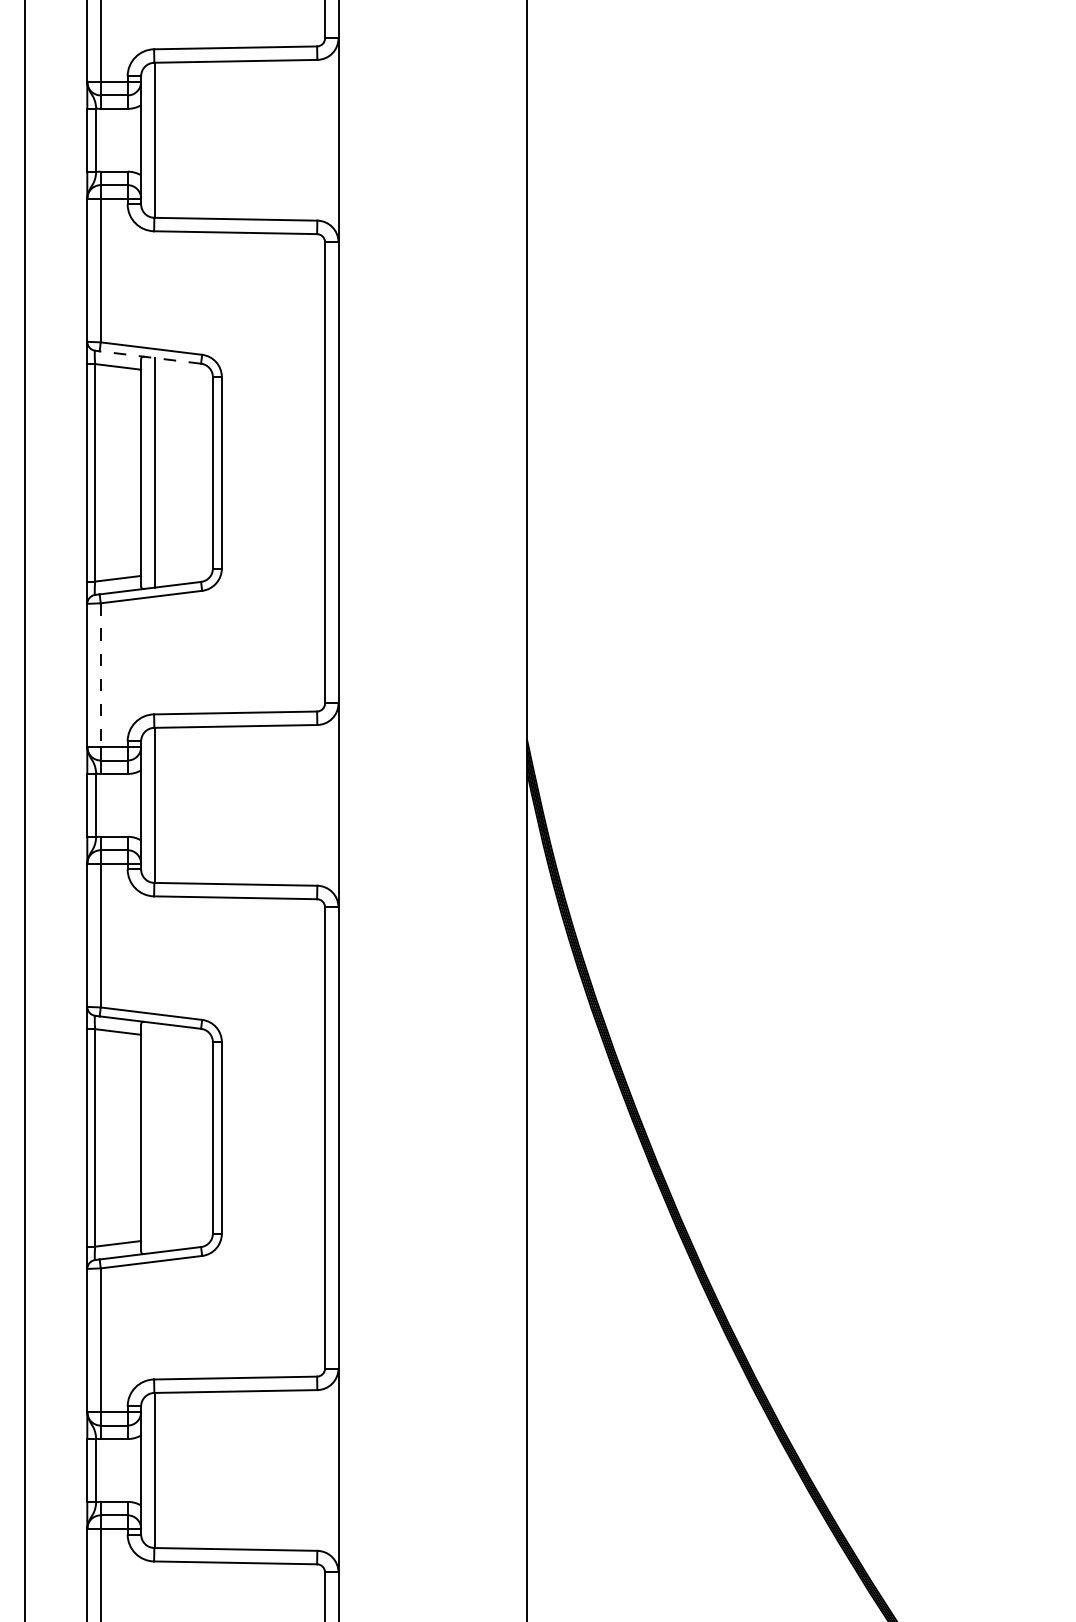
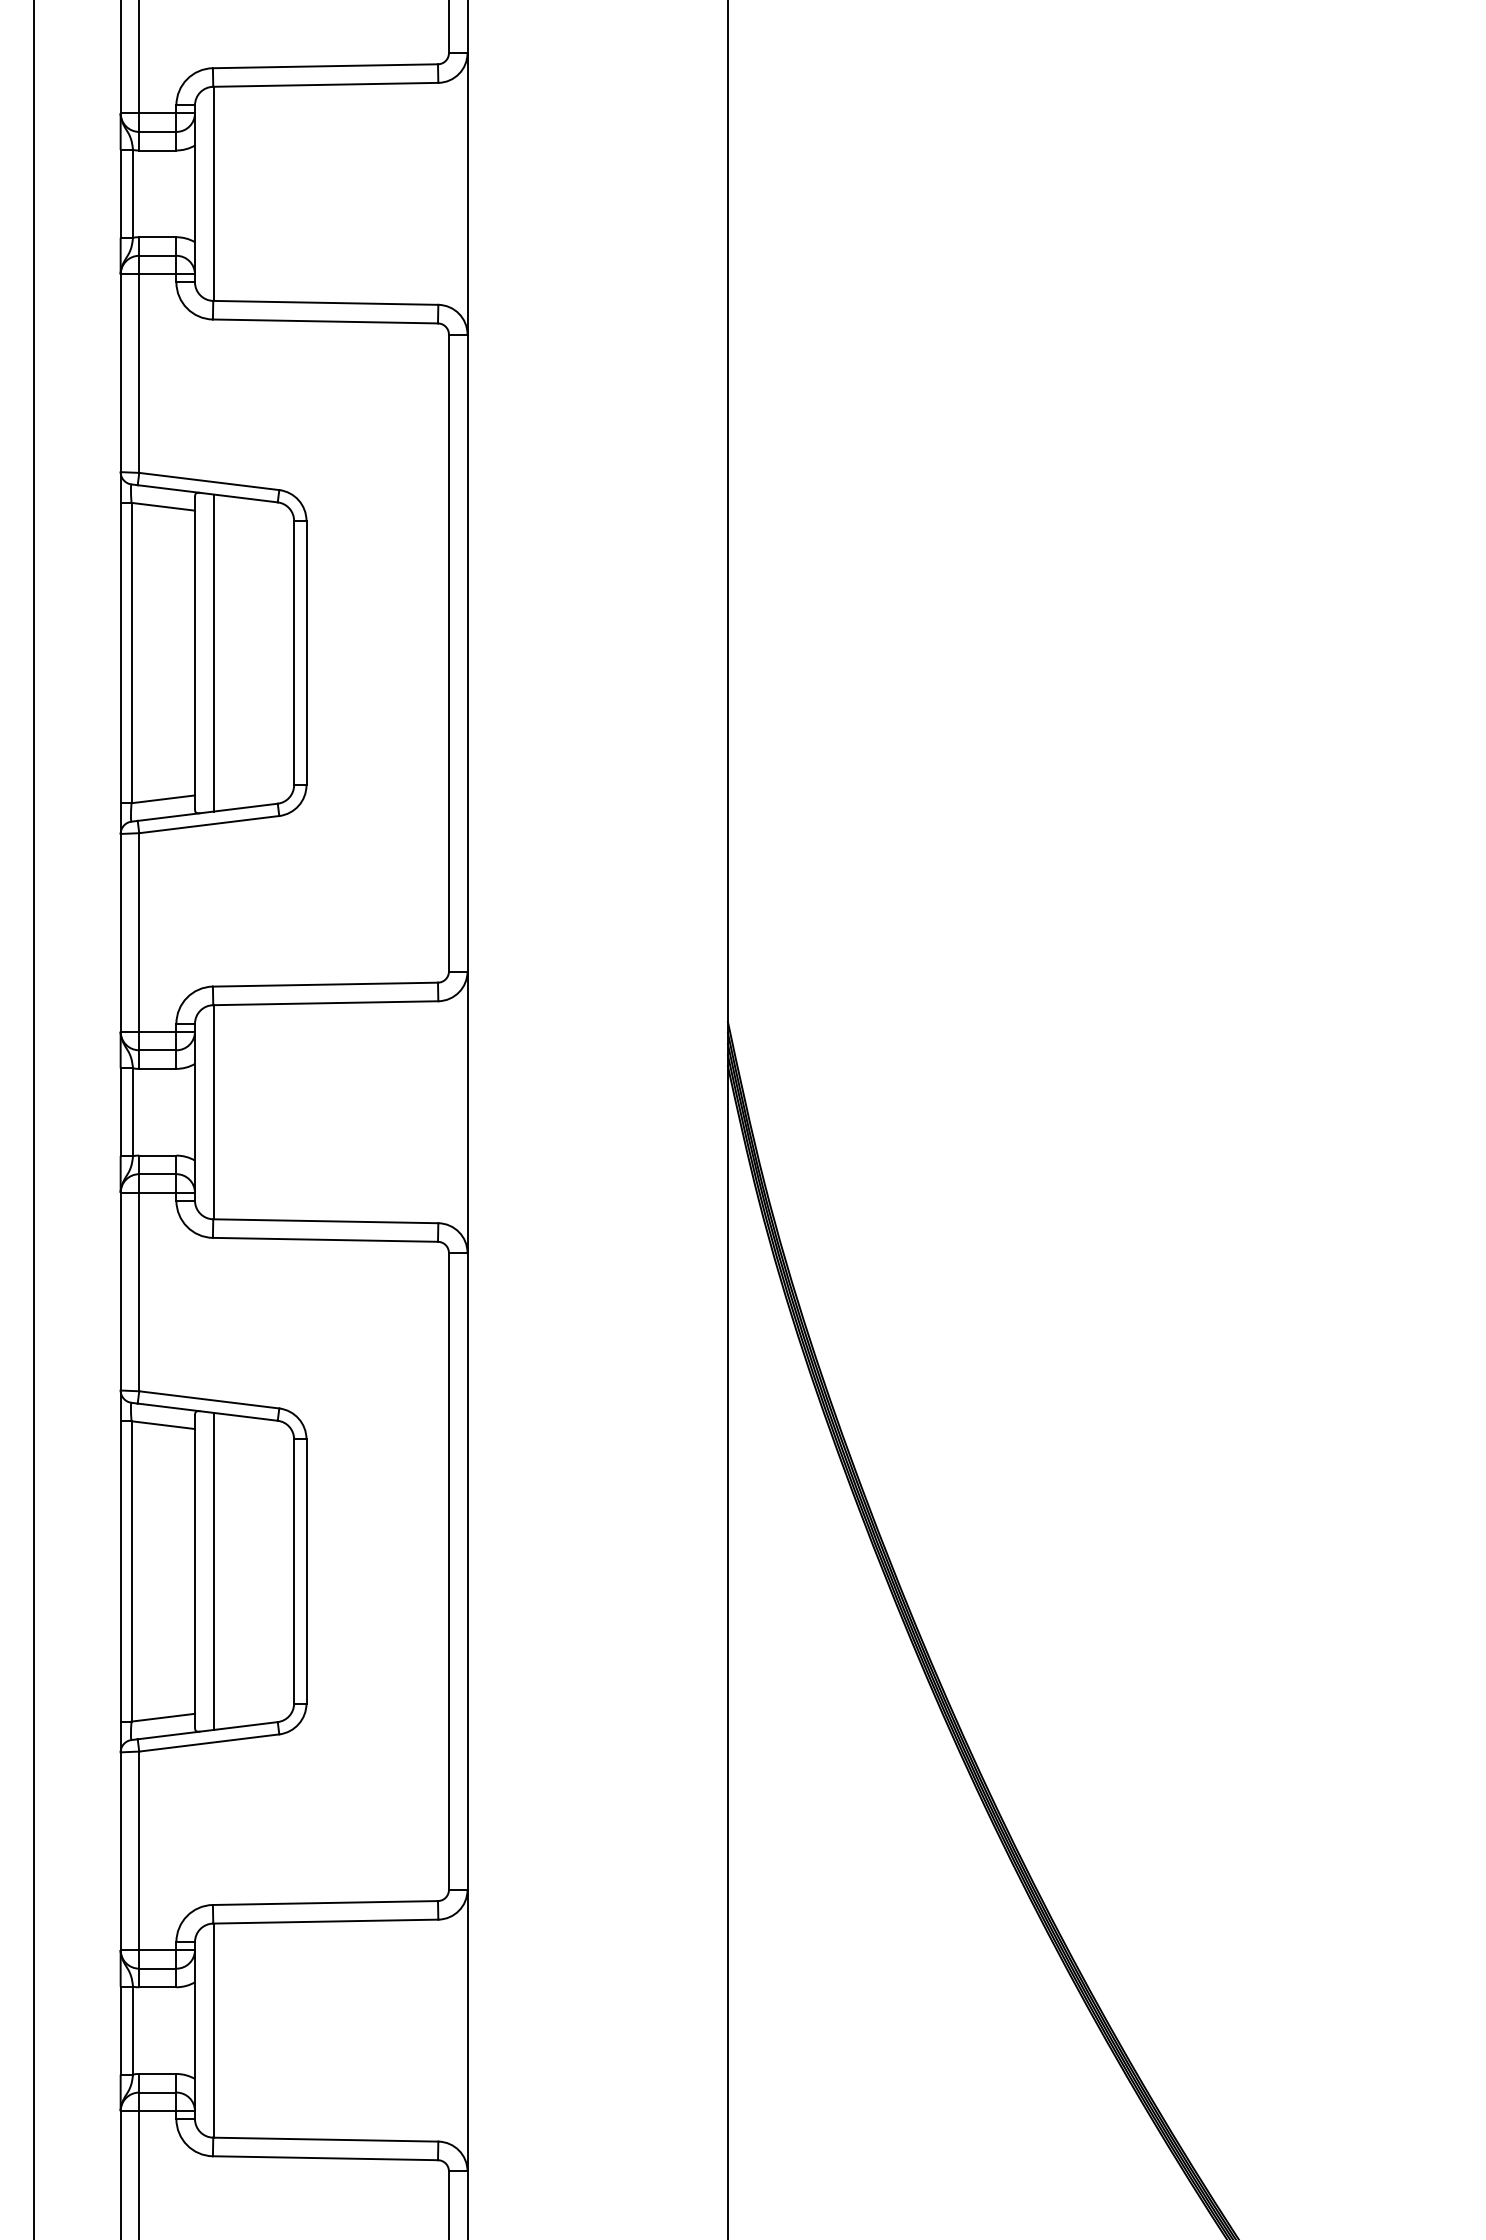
line: (150, 357) -> (207, 493), dashed -> solid
line: (100, 675) -> (139, 932), dashed -> solid
line: (154, 1137) -> (213, 1570), added

